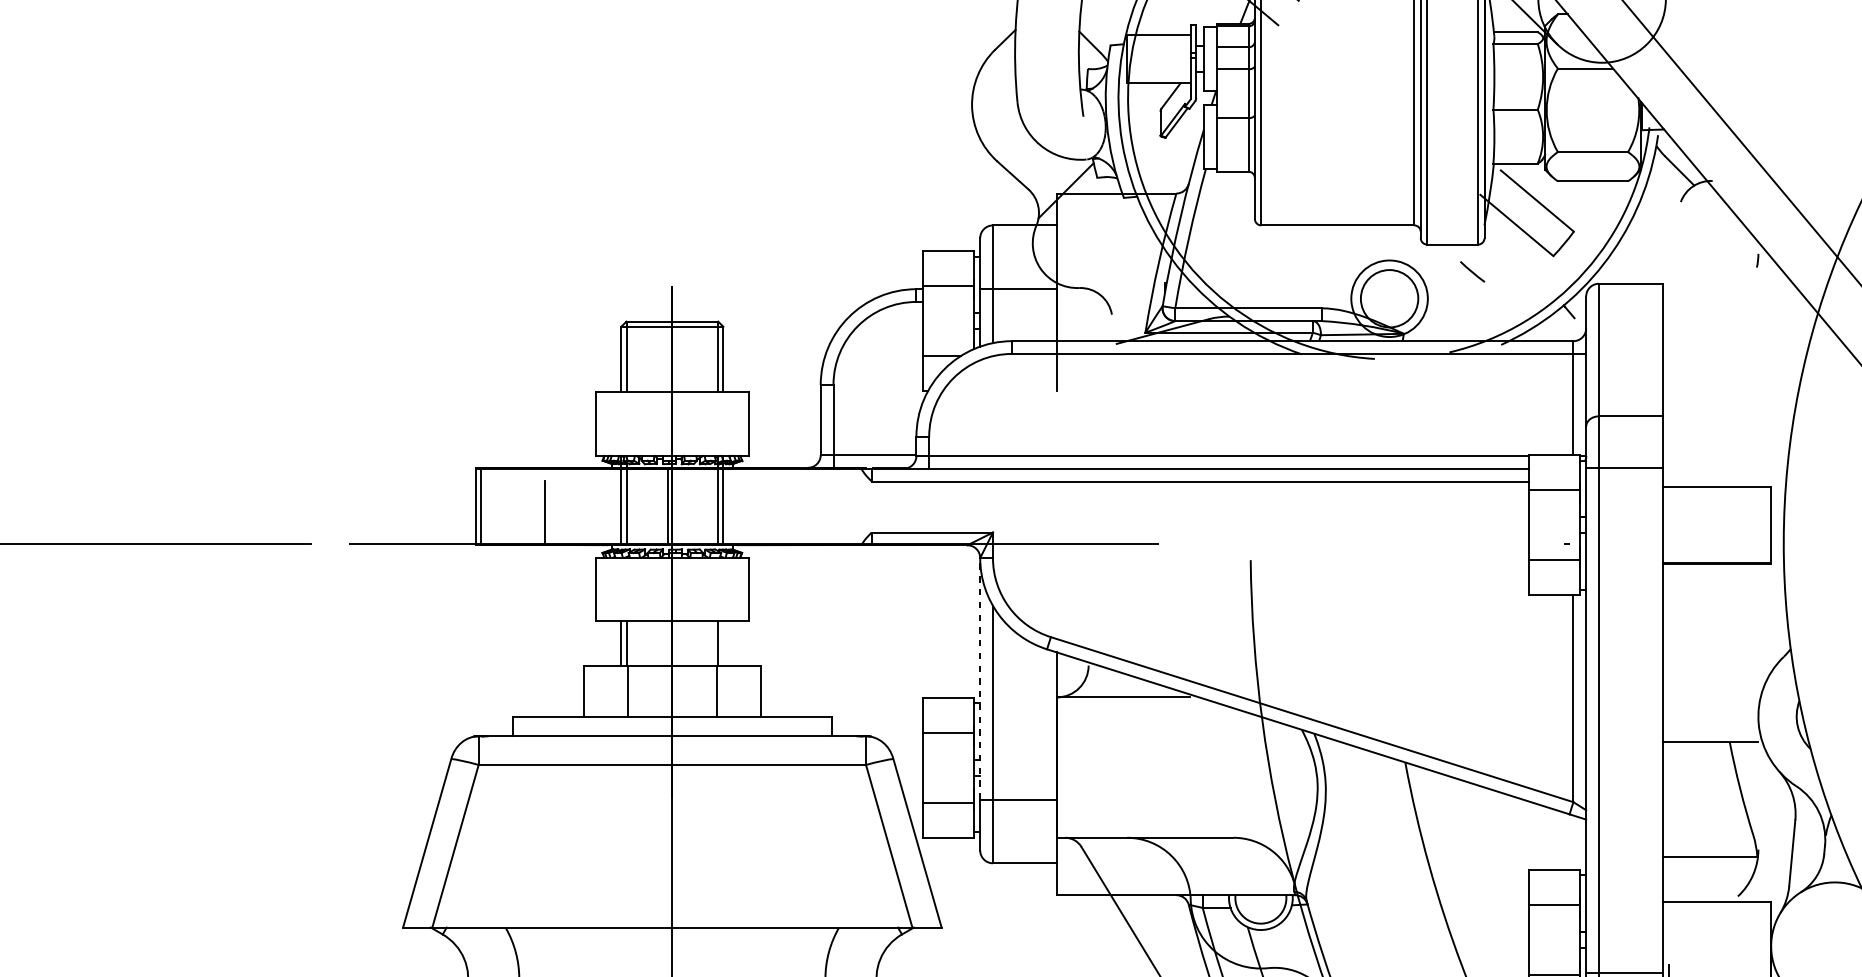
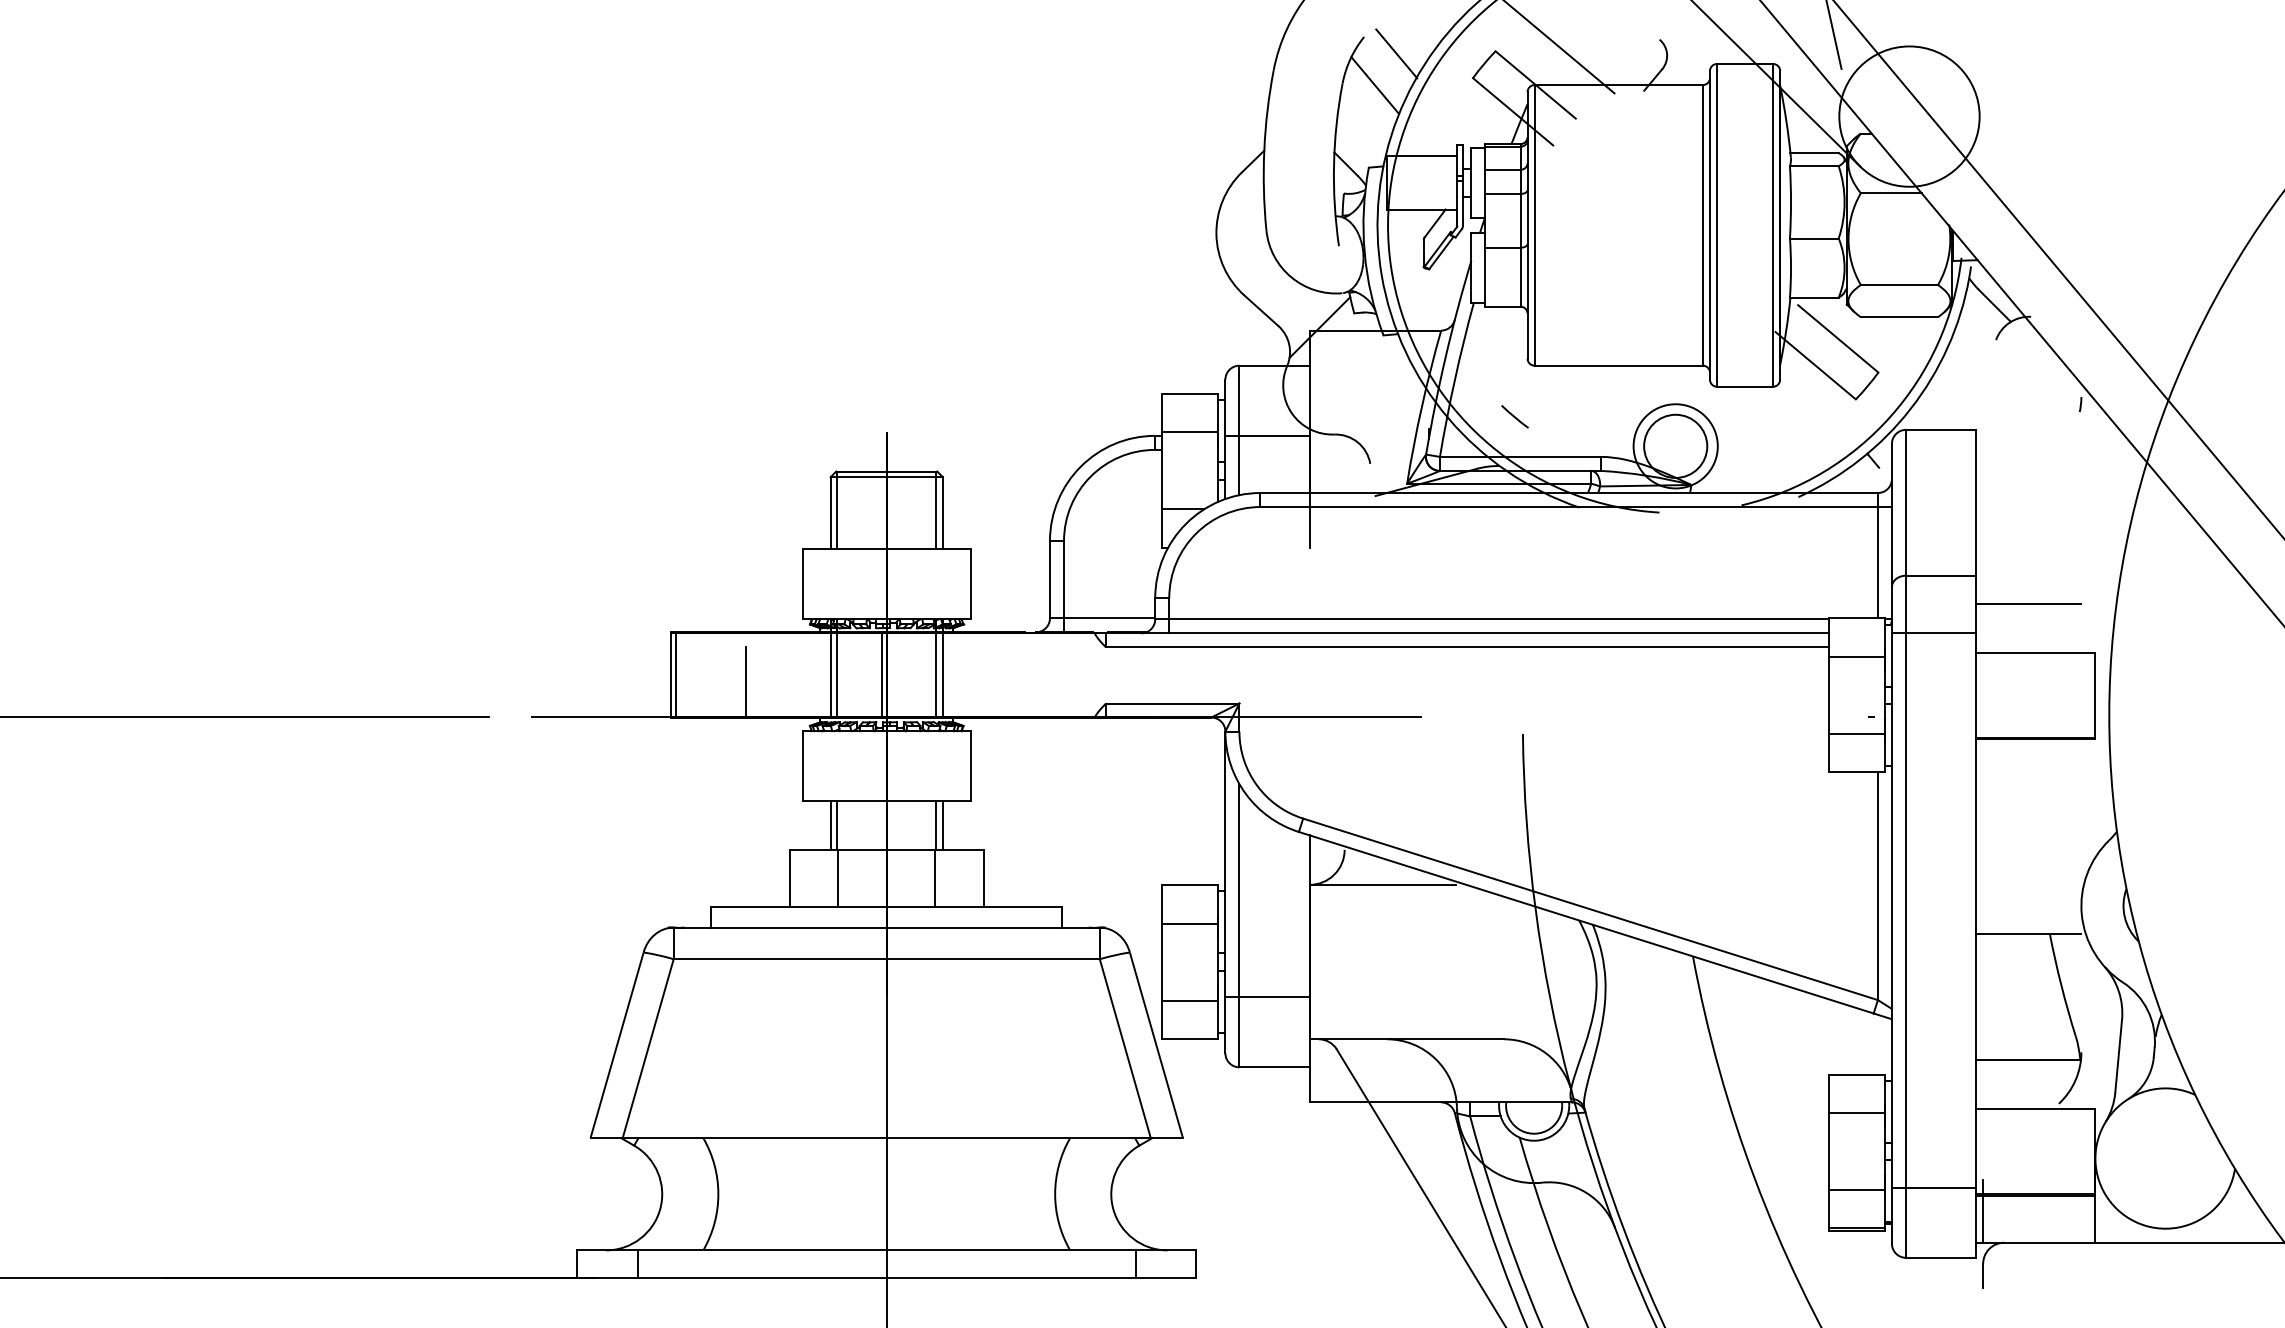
line: (1472, 271) -> (1514, 416), moved
line: (1710, 442) -> (2028, 604), added
line: (723, 643) -> (942, 825), added
line: (980, 678) -> (1225, 864), dashed -> solid

